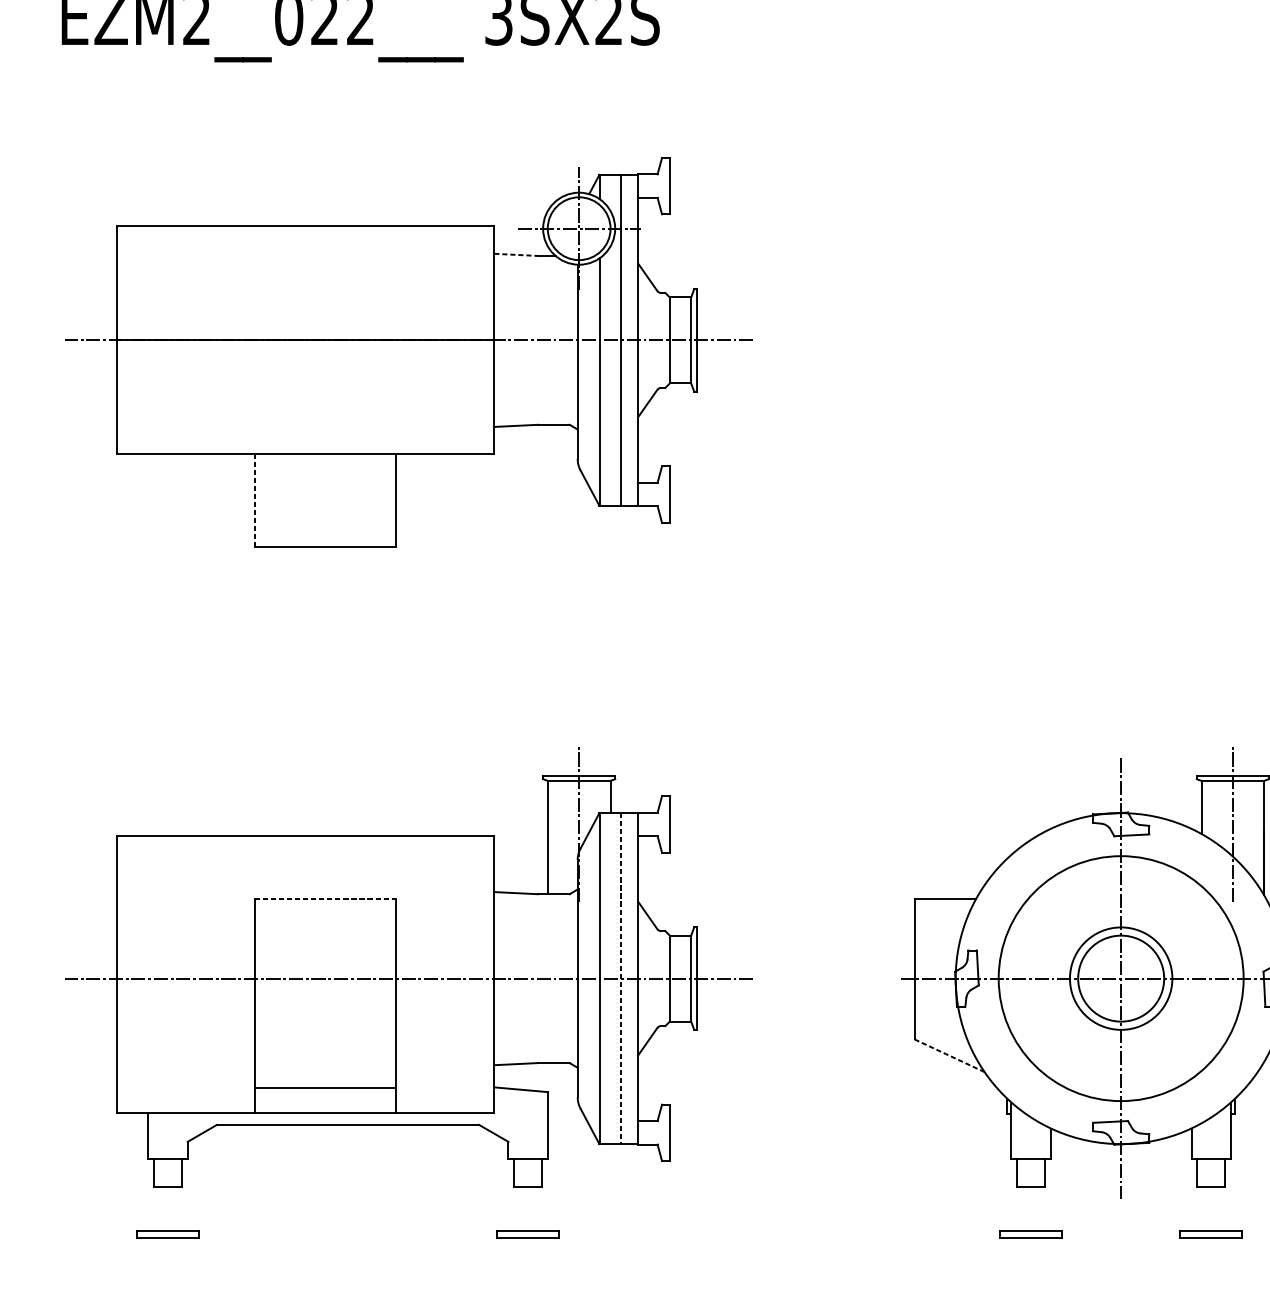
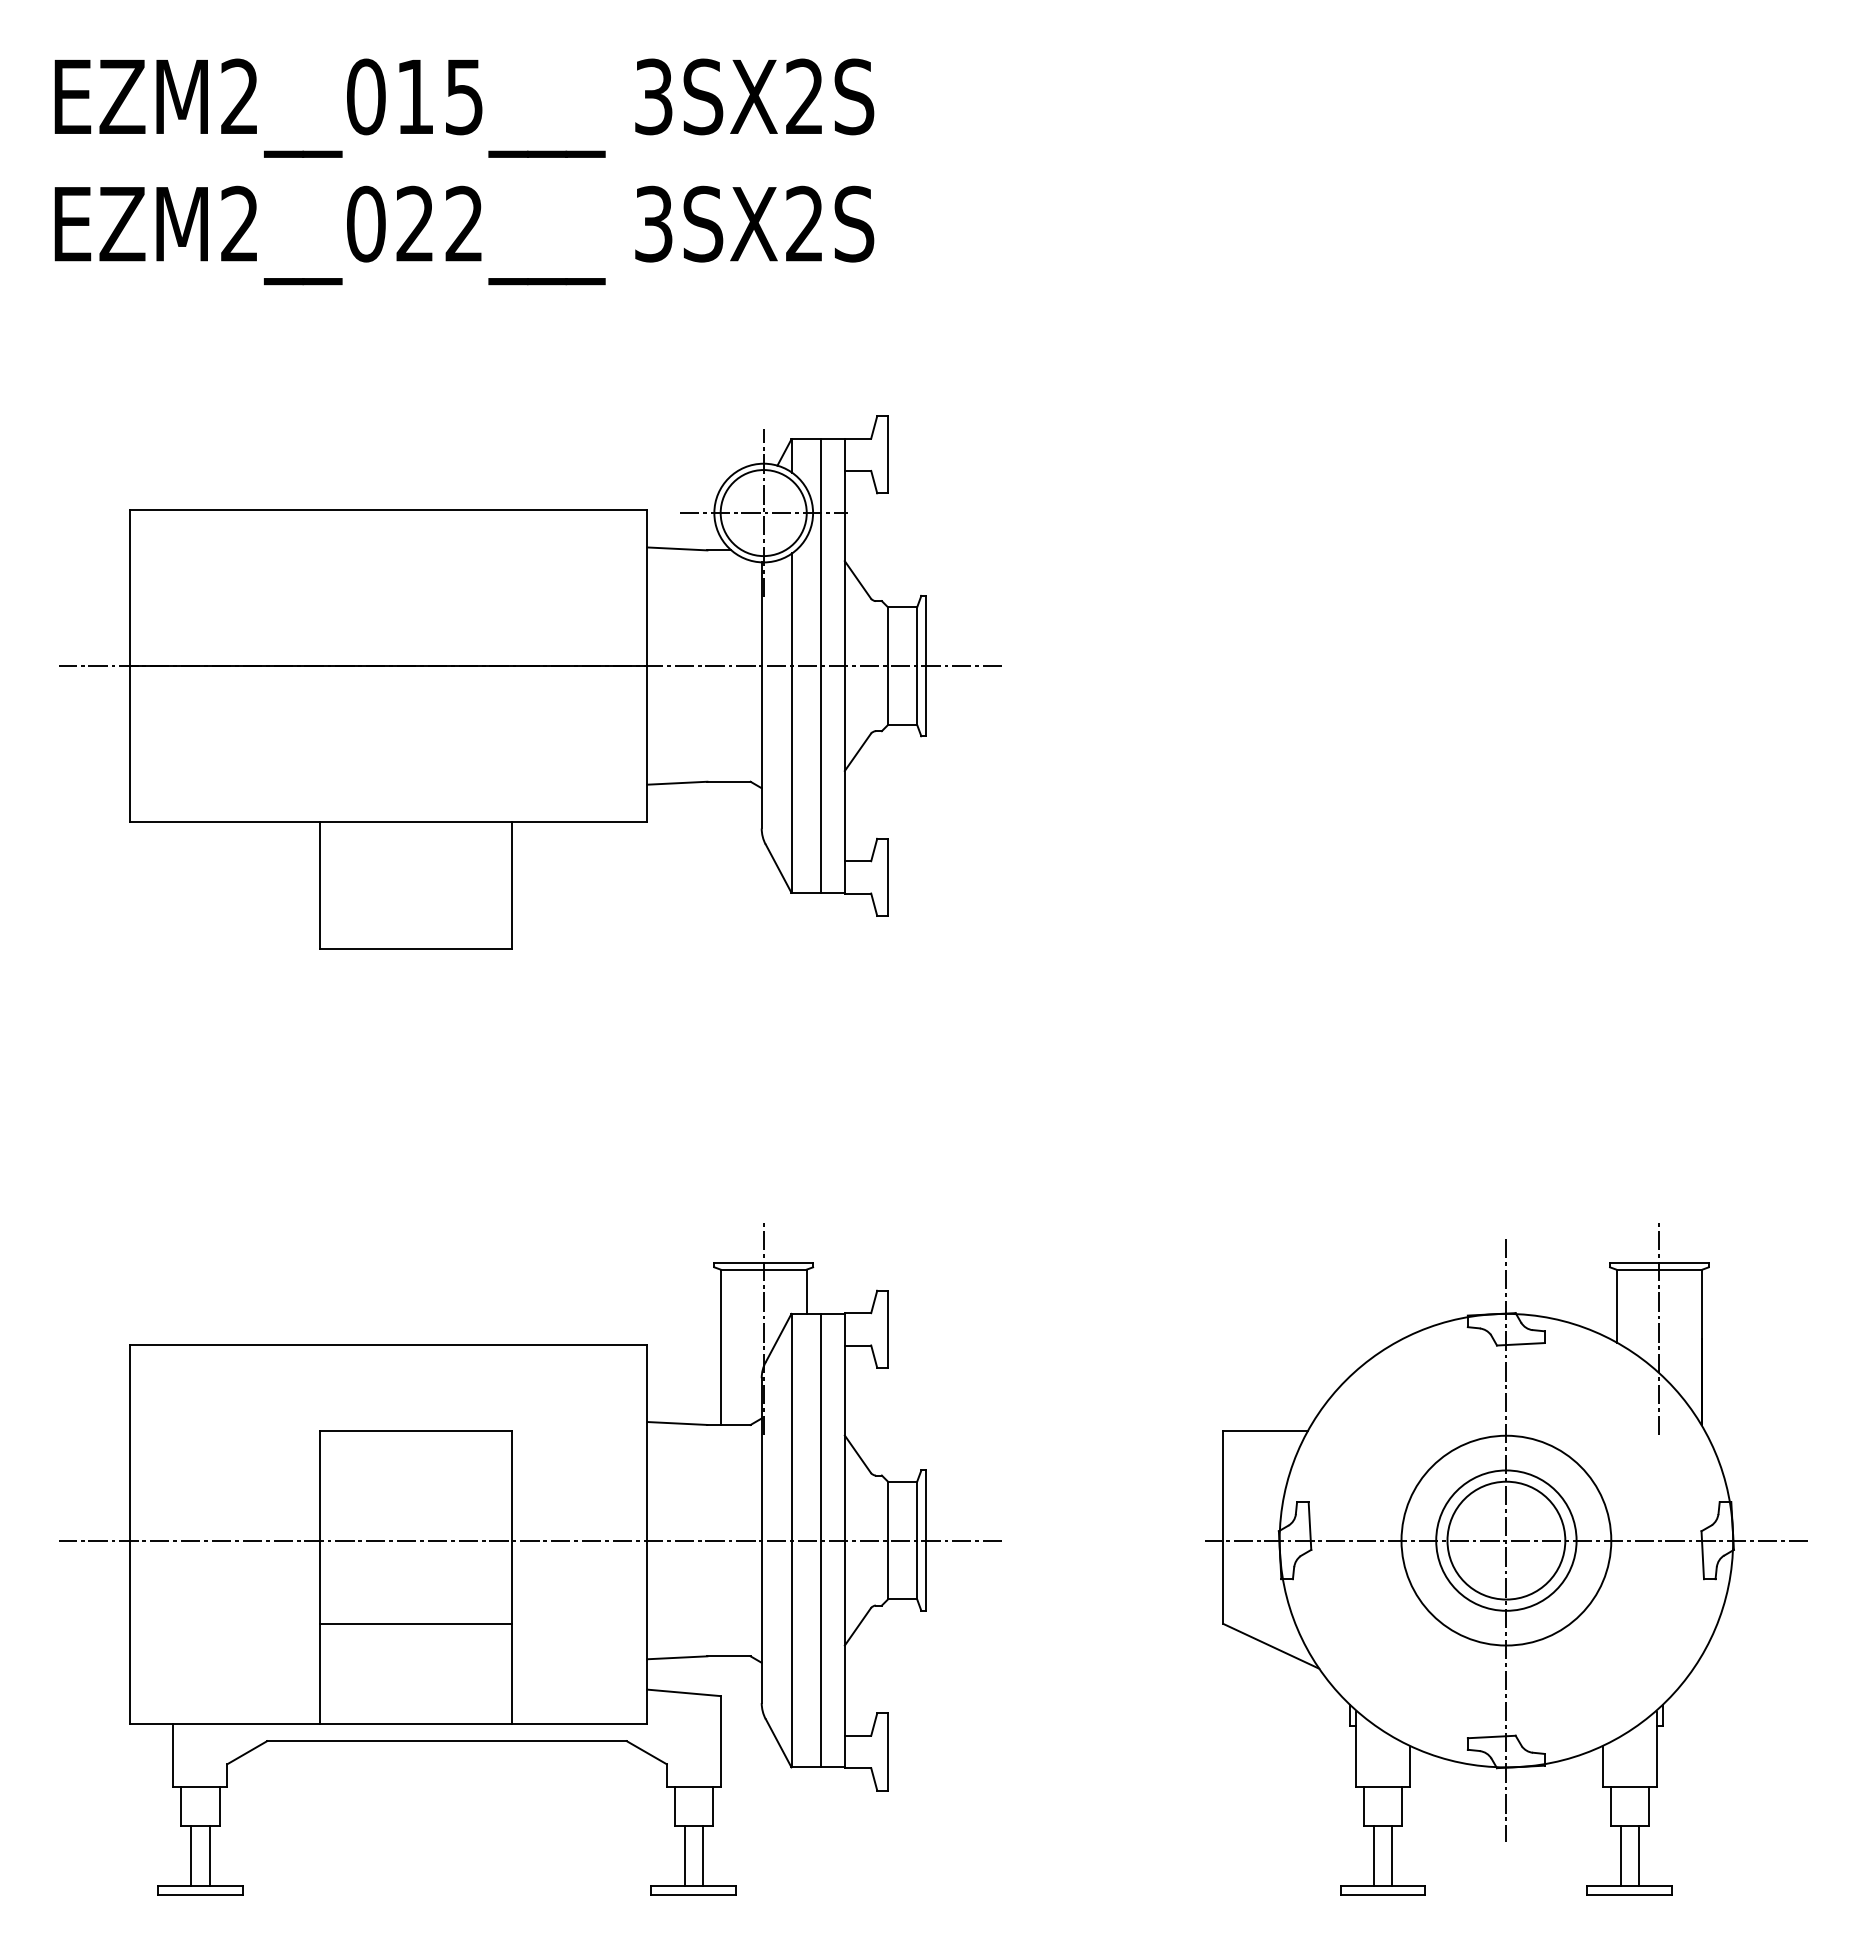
line: (516, 254) -> (677, 548), dashed -> solid
line: (254, 500) -> (319, 885), dashed -> solid
line: (325, 898) -> (416, 1431), dashed -> solid
line: (620, 978) -> (820, 1540), dashed -> solid
circle: (1121, 978) -> (1506, 1540), size x0.62
line: (949, 1055) -> (1271, 1646), dashed -> solid
line: (325, 1088) -> (415, 1623), moved
line: (161, 1208) -> (191, 1855), added
line: (174, 1208) -> (209, 1855), added
line: (521, 1208) -> (684, 1855), added
line: (535, 1208) -> (703, 1855), added
line: (1024, 1208) -> (1373, 1855), added
line: (1038, 1208) -> (1392, 1855), added
line: (1204, 1208) -> (1620, 1855), added
line: (1218, 1208) -> (1639, 1855), added

